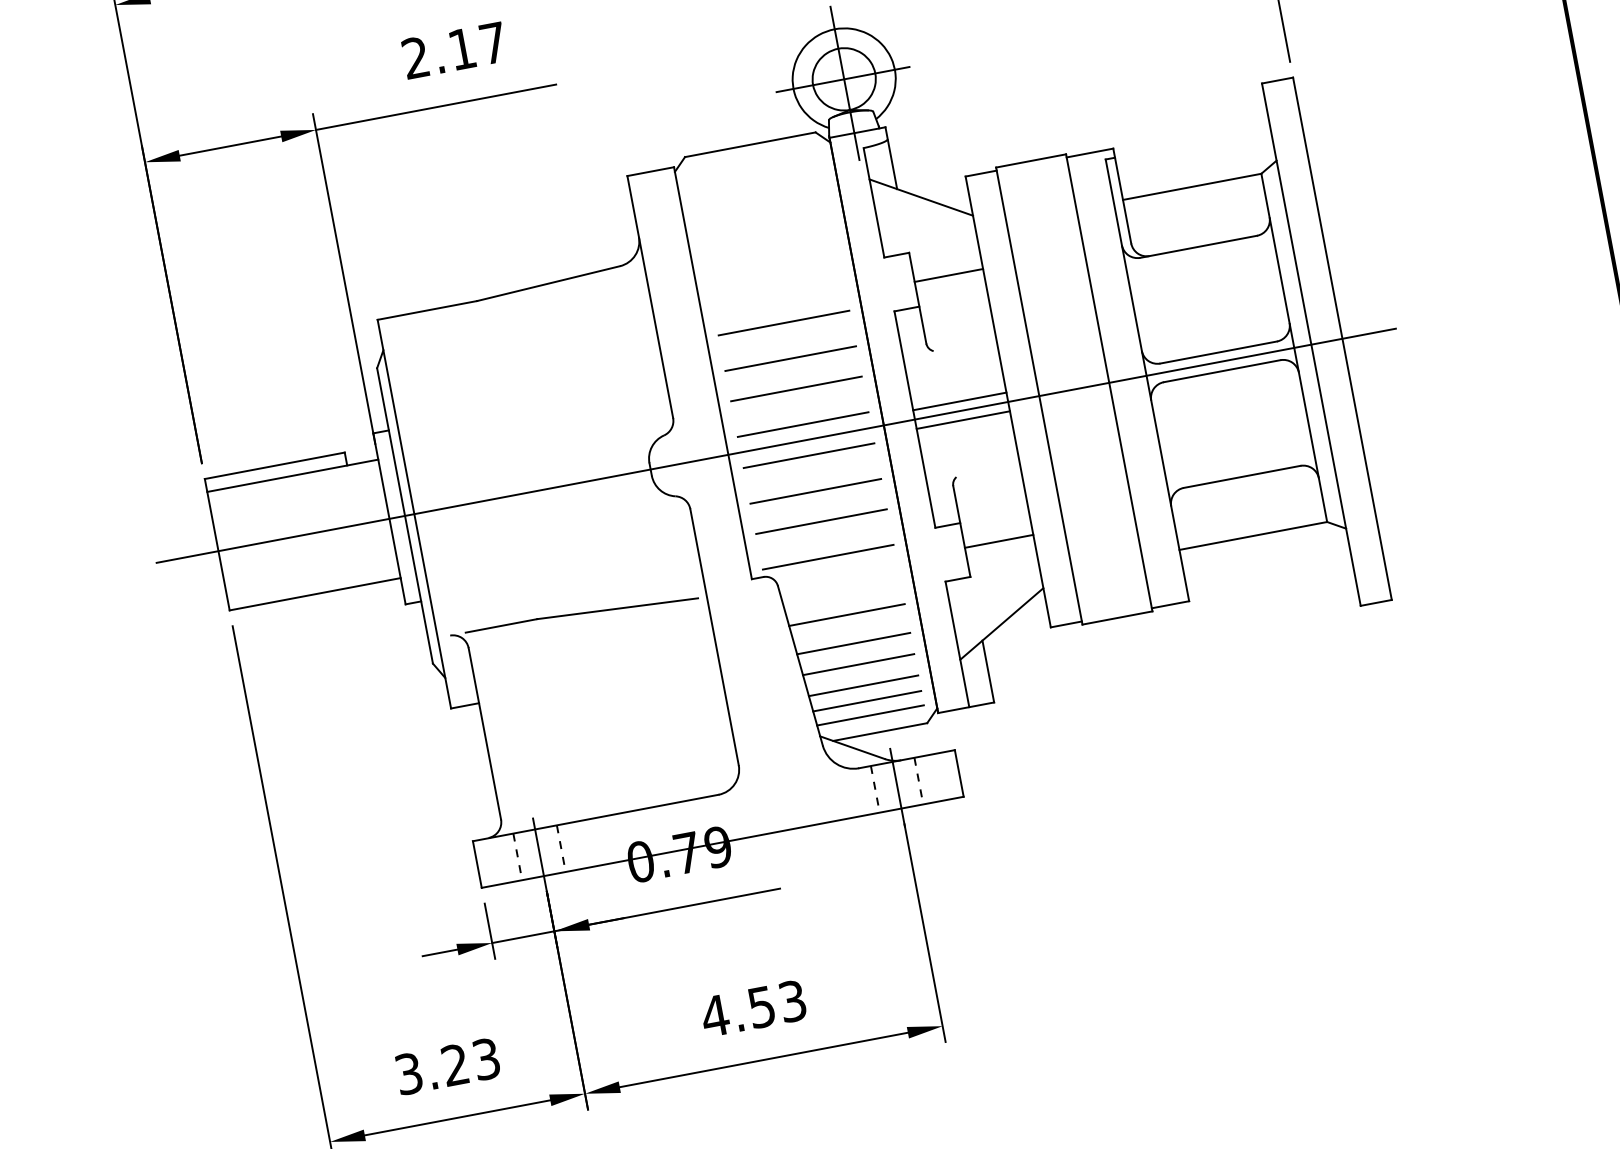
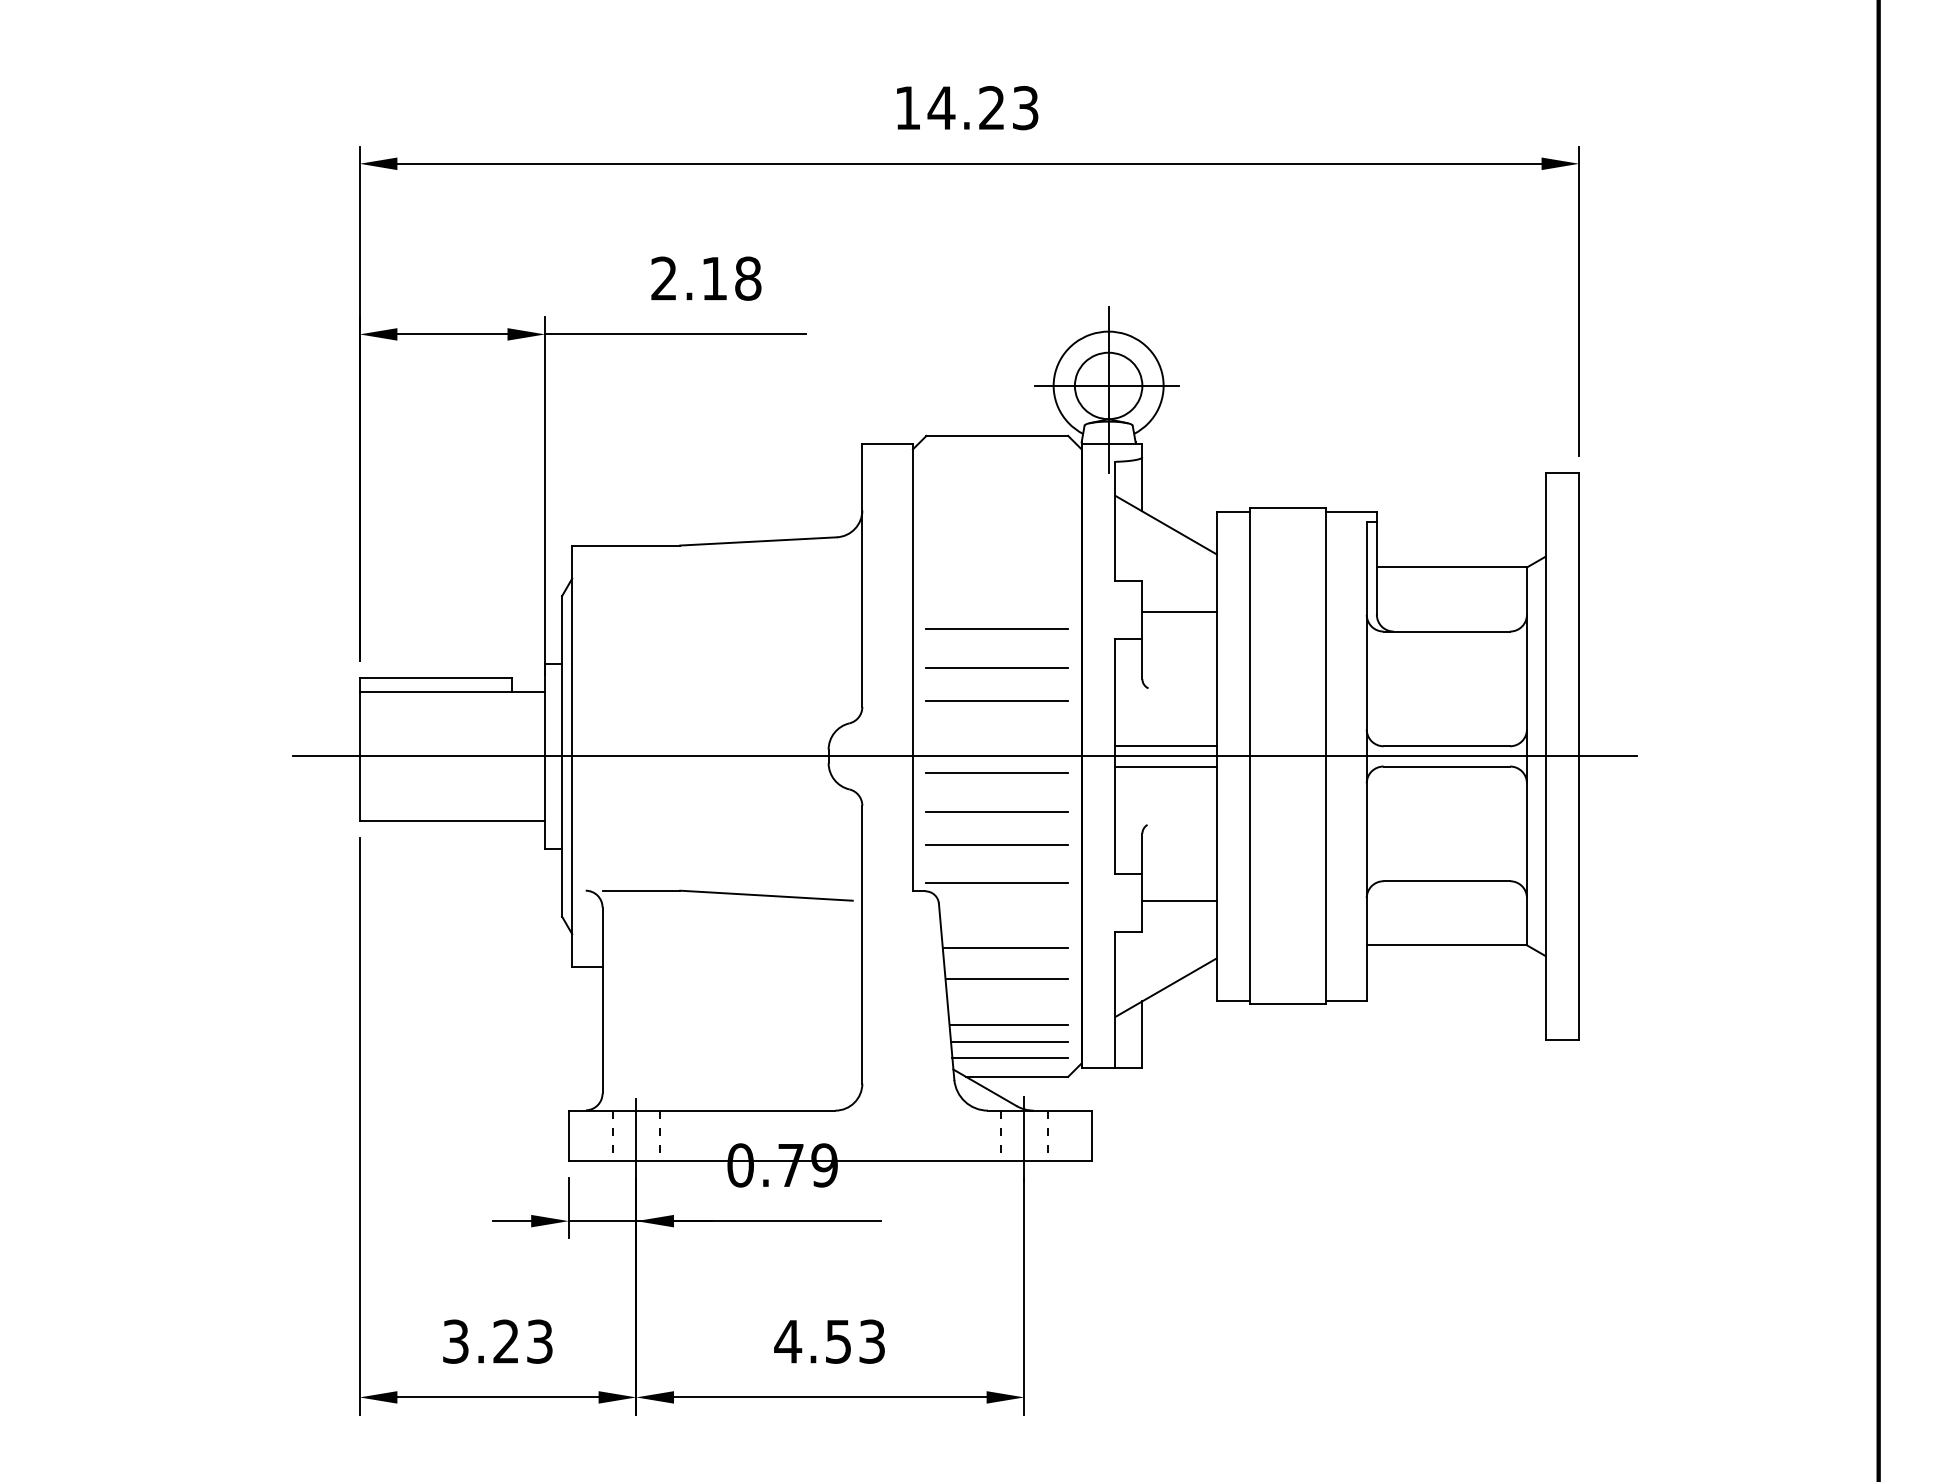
text: (493, 43) -> (748, 278), 2.17 -> 2.18
line: (802, 424) -> (996, 739), removed
line: (858, 664) -> (1007, 1001), removed

